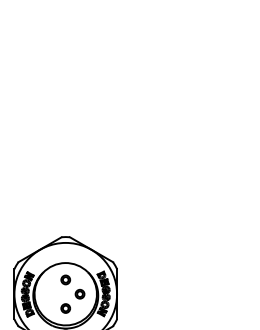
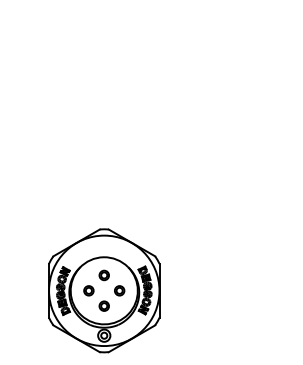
part: (51, 293) -> (88, 290), added

